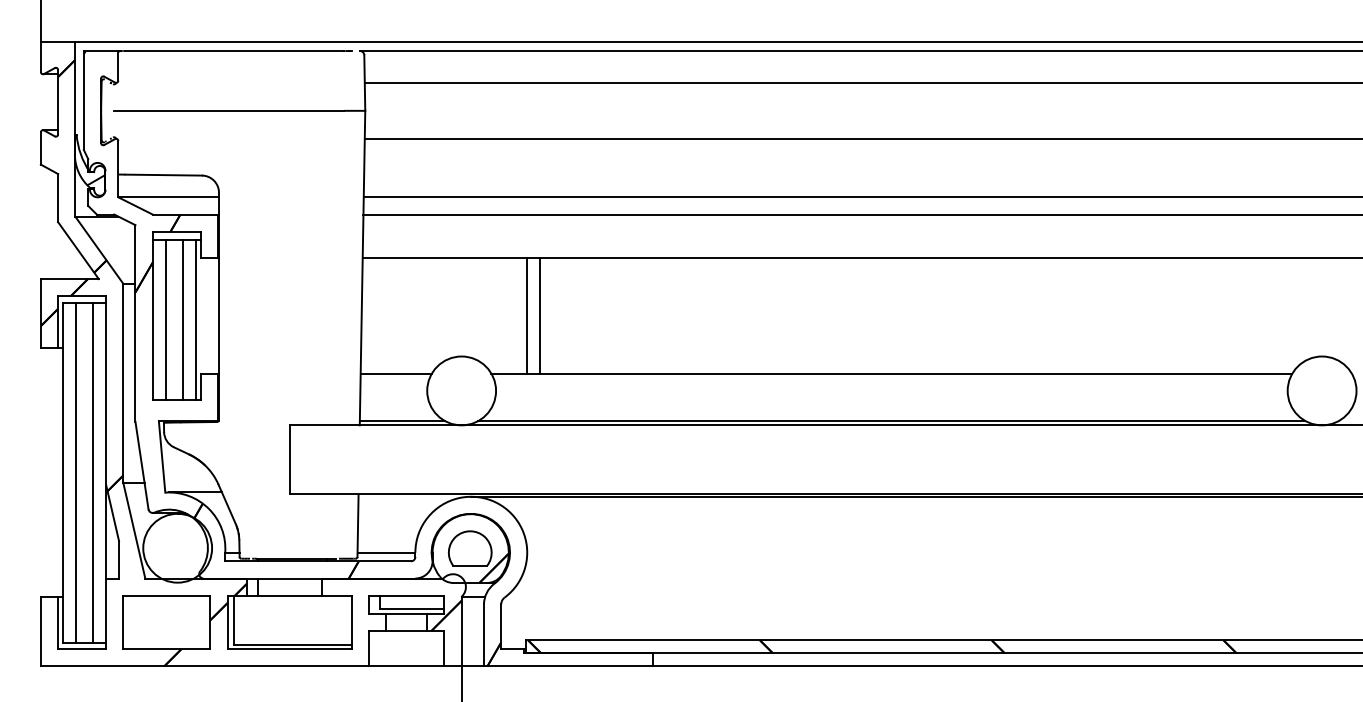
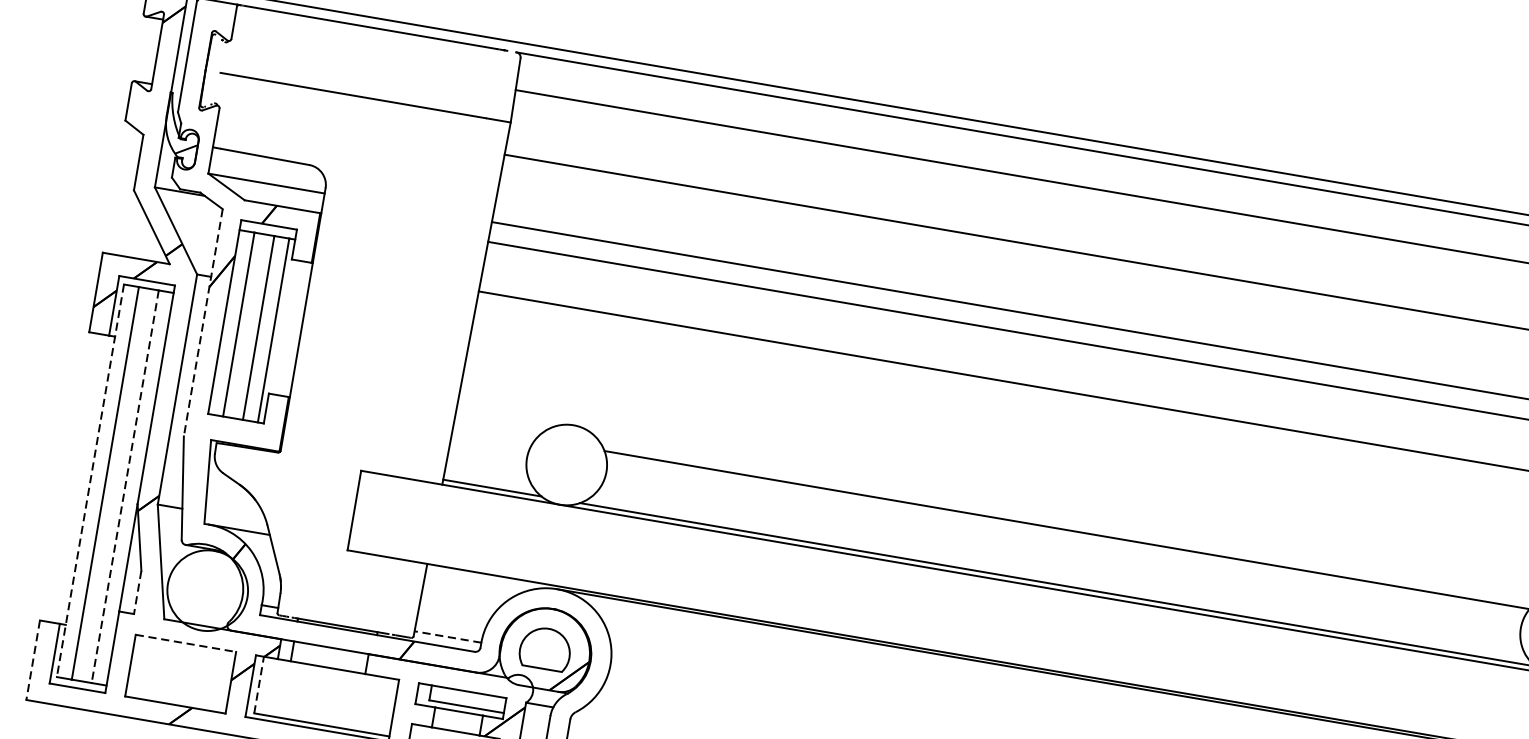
line: (526, 315) -> (656, 390), removed
line: (539, 315) -> (671, 393), removed
line: (135, 324) -> (203, 323), solid -> dashed
line: (395, 373) -> (493, 431), removed
line: (63, 472) -> (90, 480), solid -> dashed
line: (93, 472) -> (125, 486), solid -> dashed
line: (386, 552) -> (448, 636), solid -> dashed
line: (119, 559) -> (138, 592), solid -> dashed
line: (167, 595) -> (186, 643), solid -> dashed
line: (234, 620) -> (259, 685), solid -> dashed
line: (40, 632) -> (32, 660), solid -> dashed

